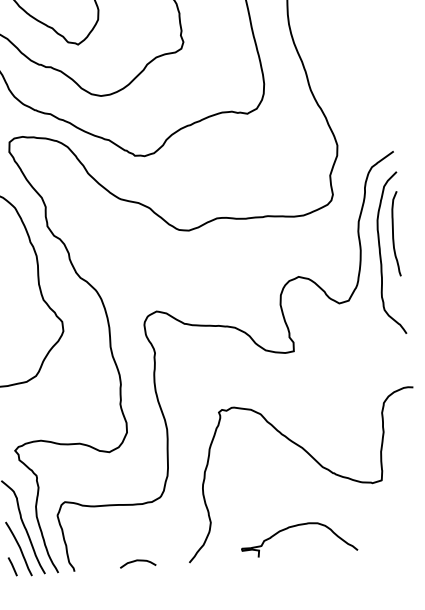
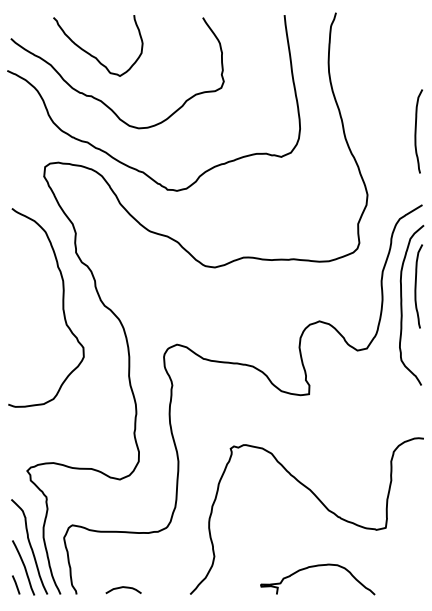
curve: (381, 77) -> (416, 131), added
curve: (294, 527) -> (314, 567), moved
curve: (136, 561) -> (122, 588), moved

